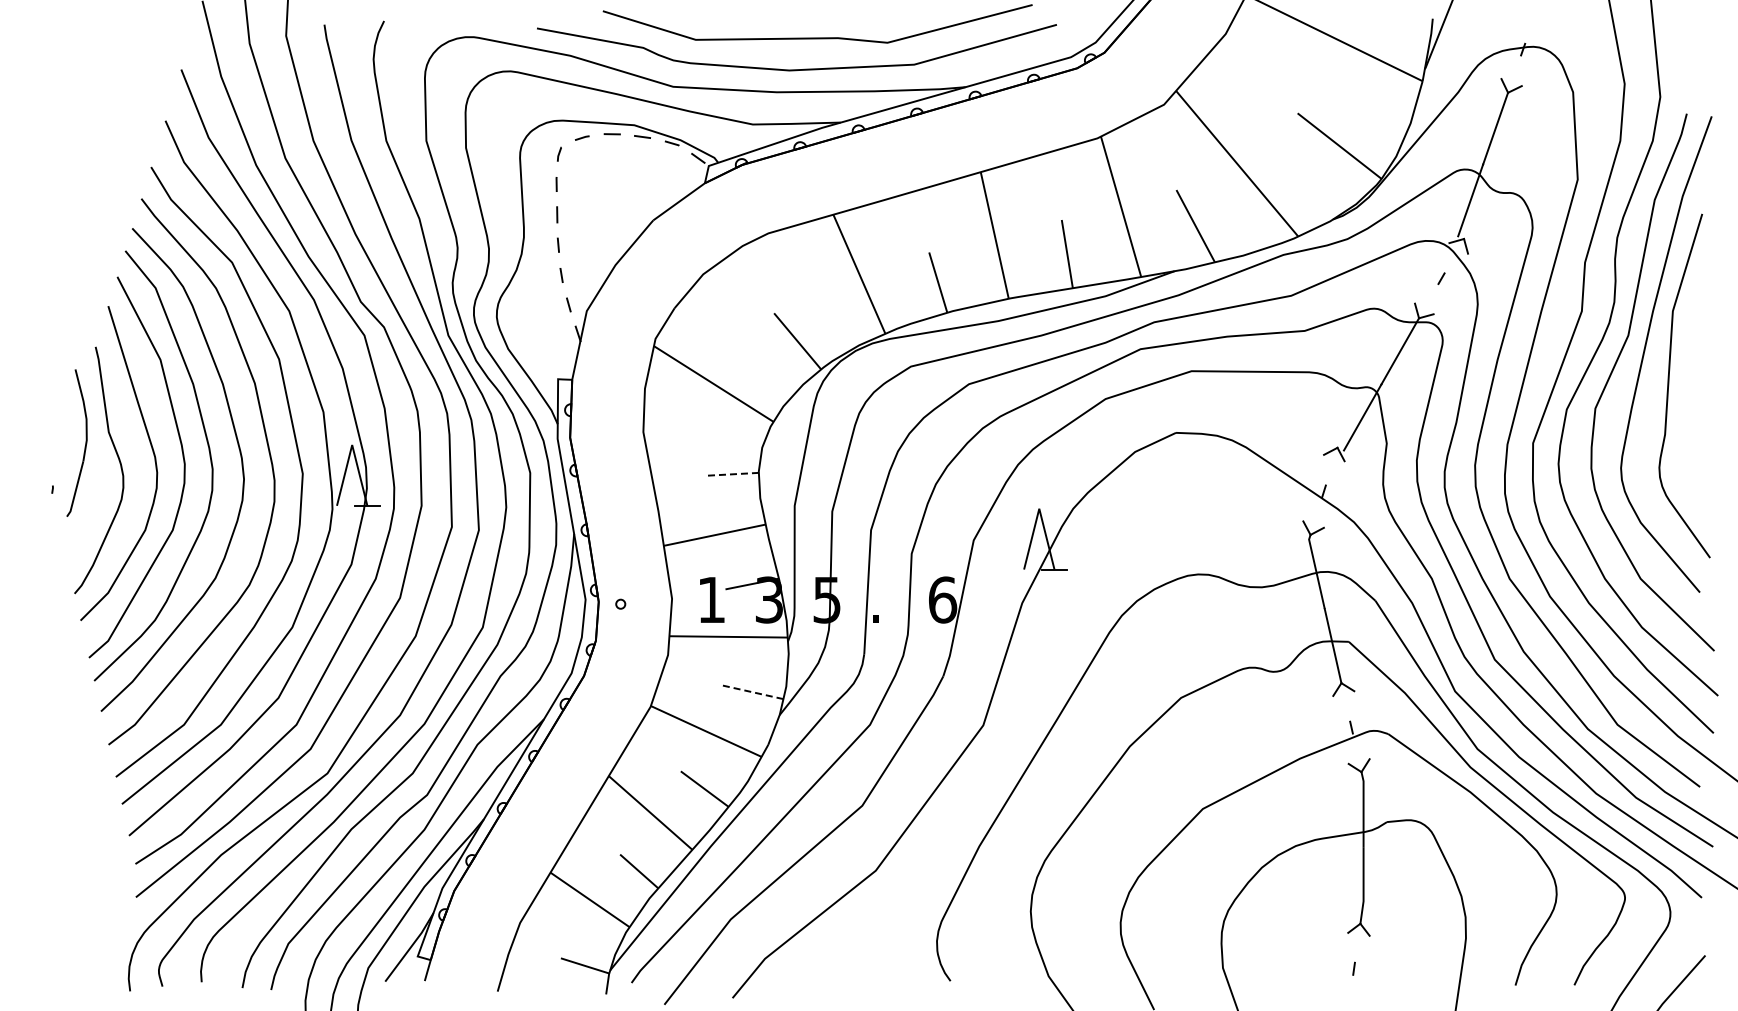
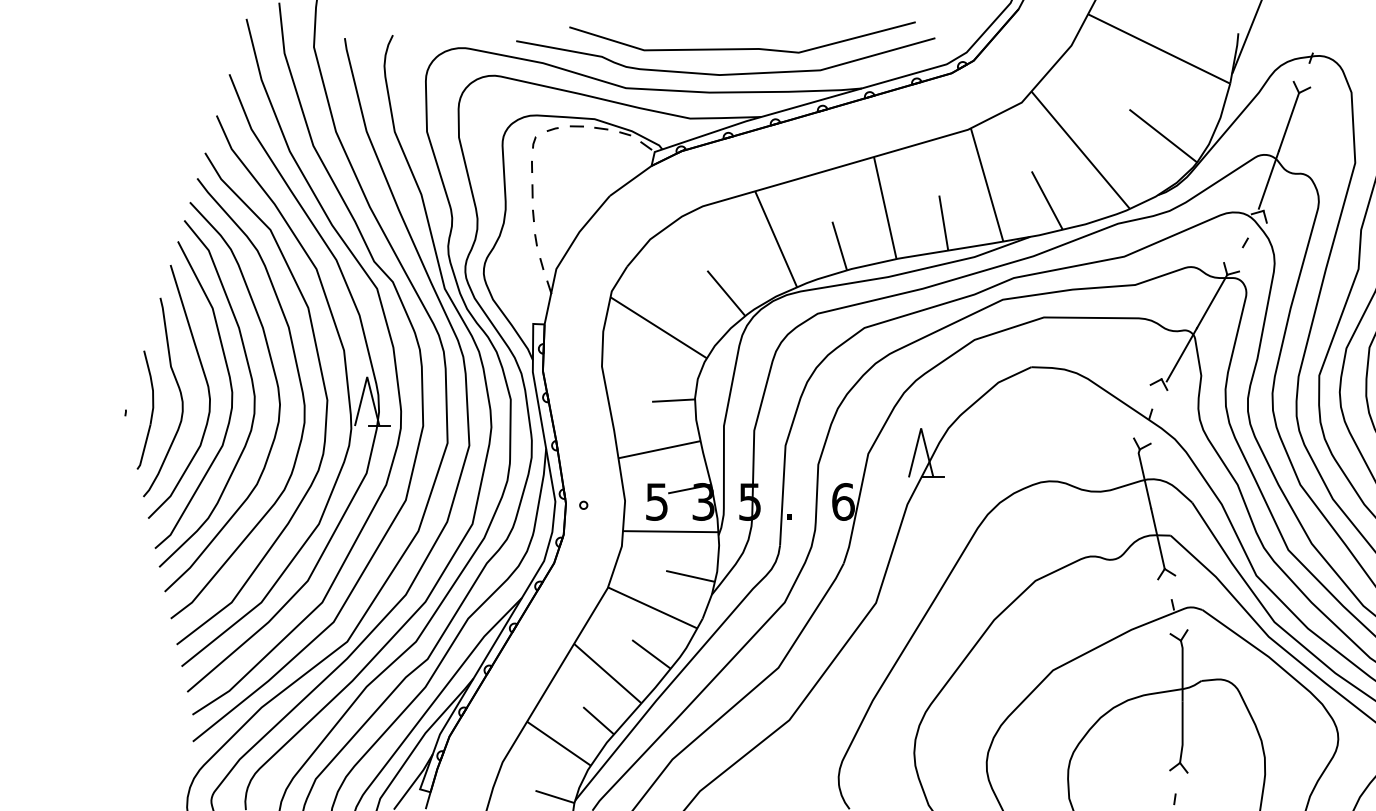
part: (84, 446) -> (151, 412), moved
line: (732, 474) -> (673, 400), dashed -> solid
text: (711, 600) -> (656, 502), 1 -> 5
line: (753, 692) -> (690, 576), dashed -> solid

